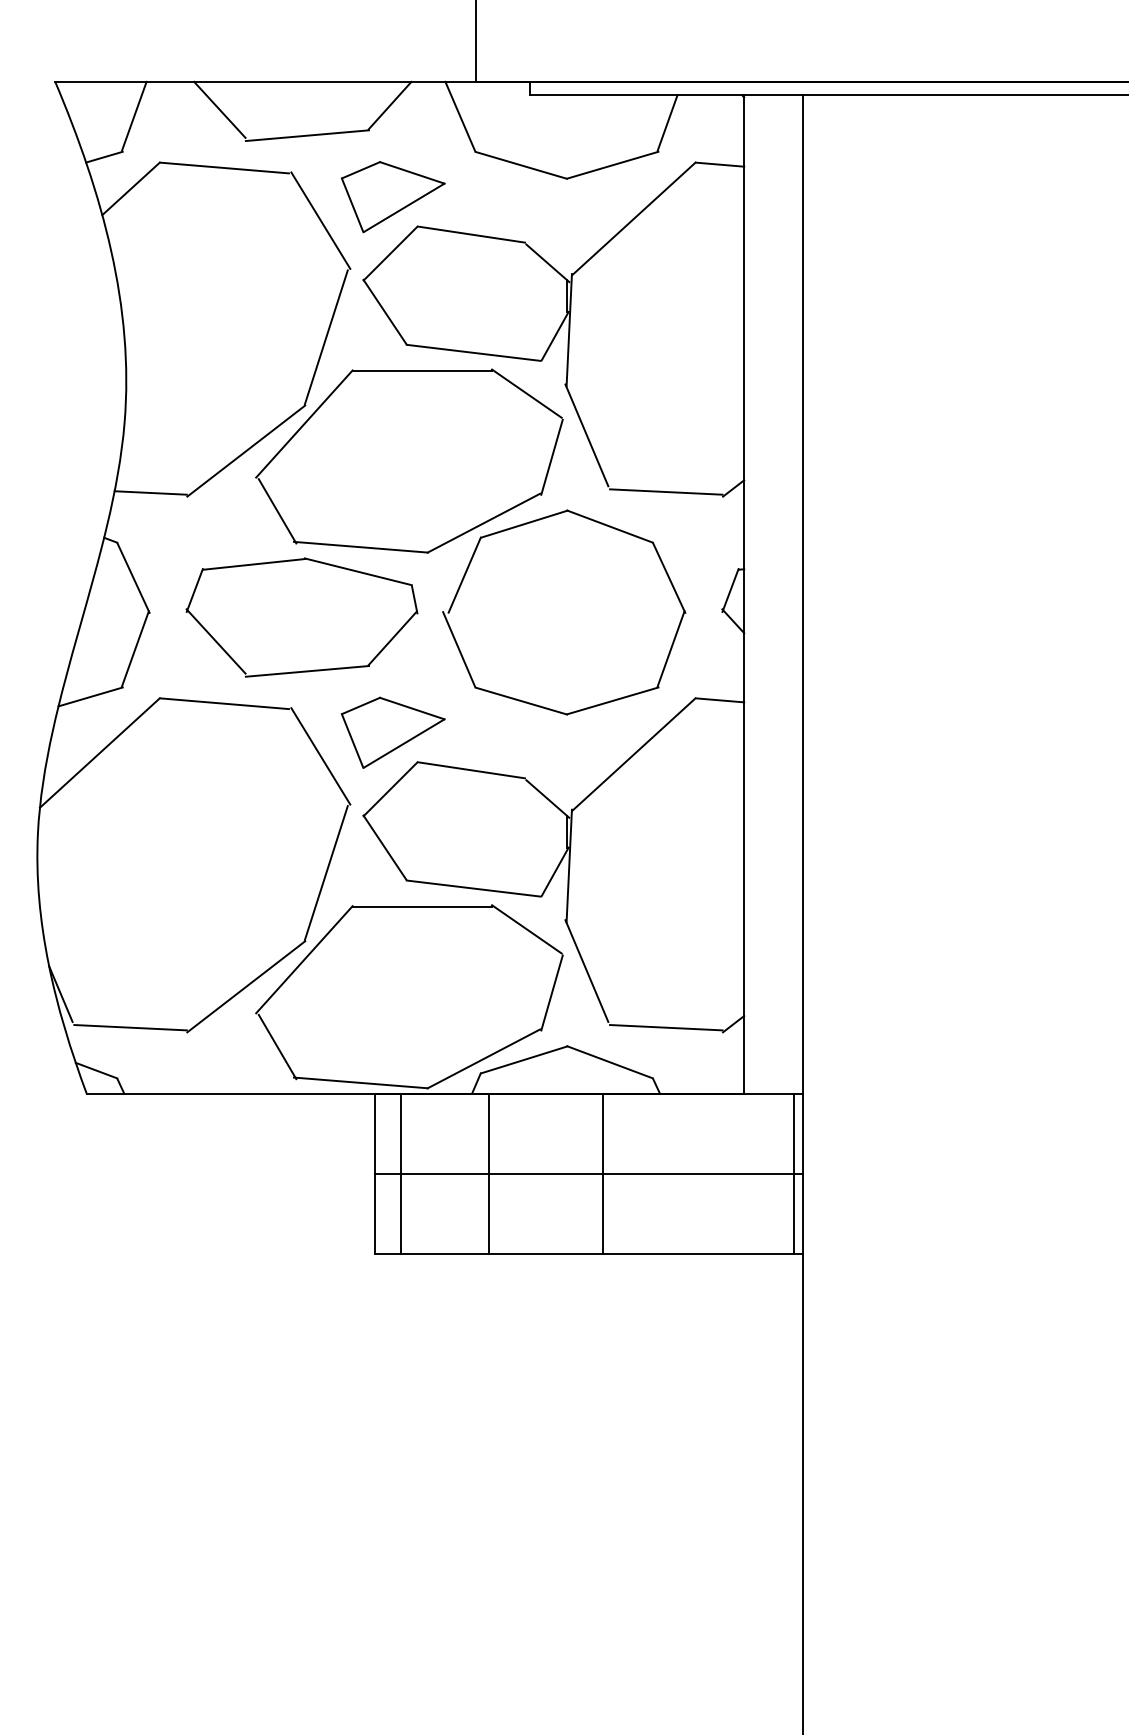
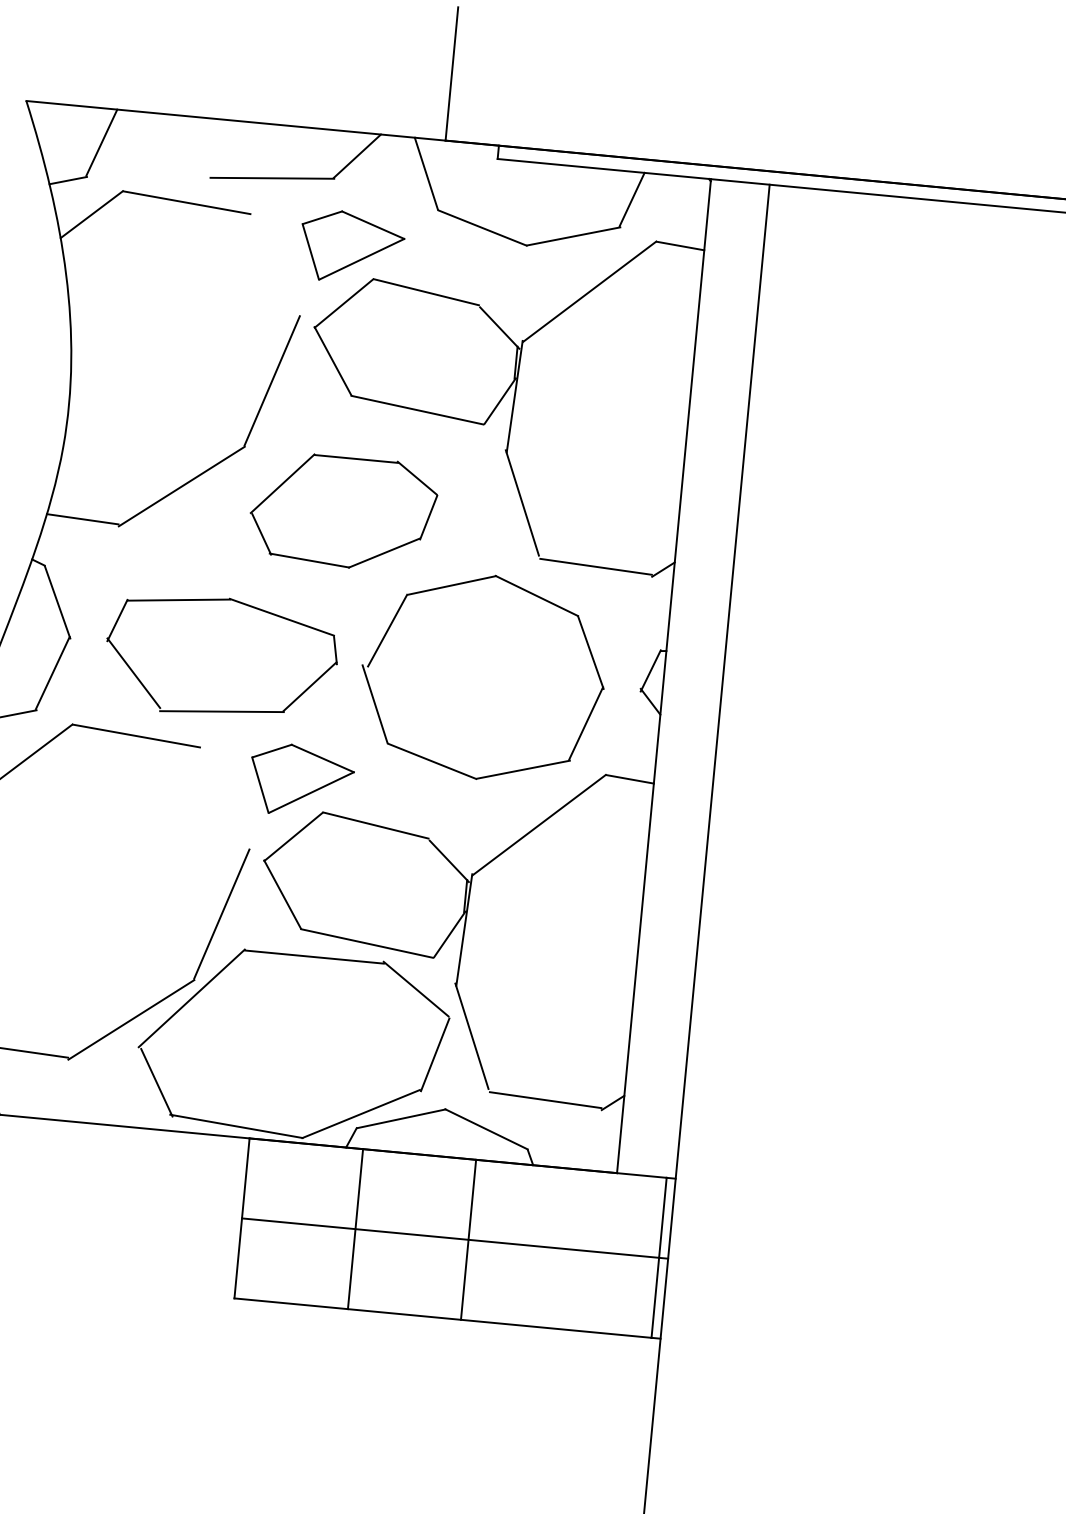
line: (219, 109) -> (187, 143), removed
line: (320, 220) -> (277, 263), removed
part: (409, 460) -> (343, 511), size x0.6
line: (320, 756) -> (226, 797), removed
line: (400, 1173) -> (267, 1220), removed

